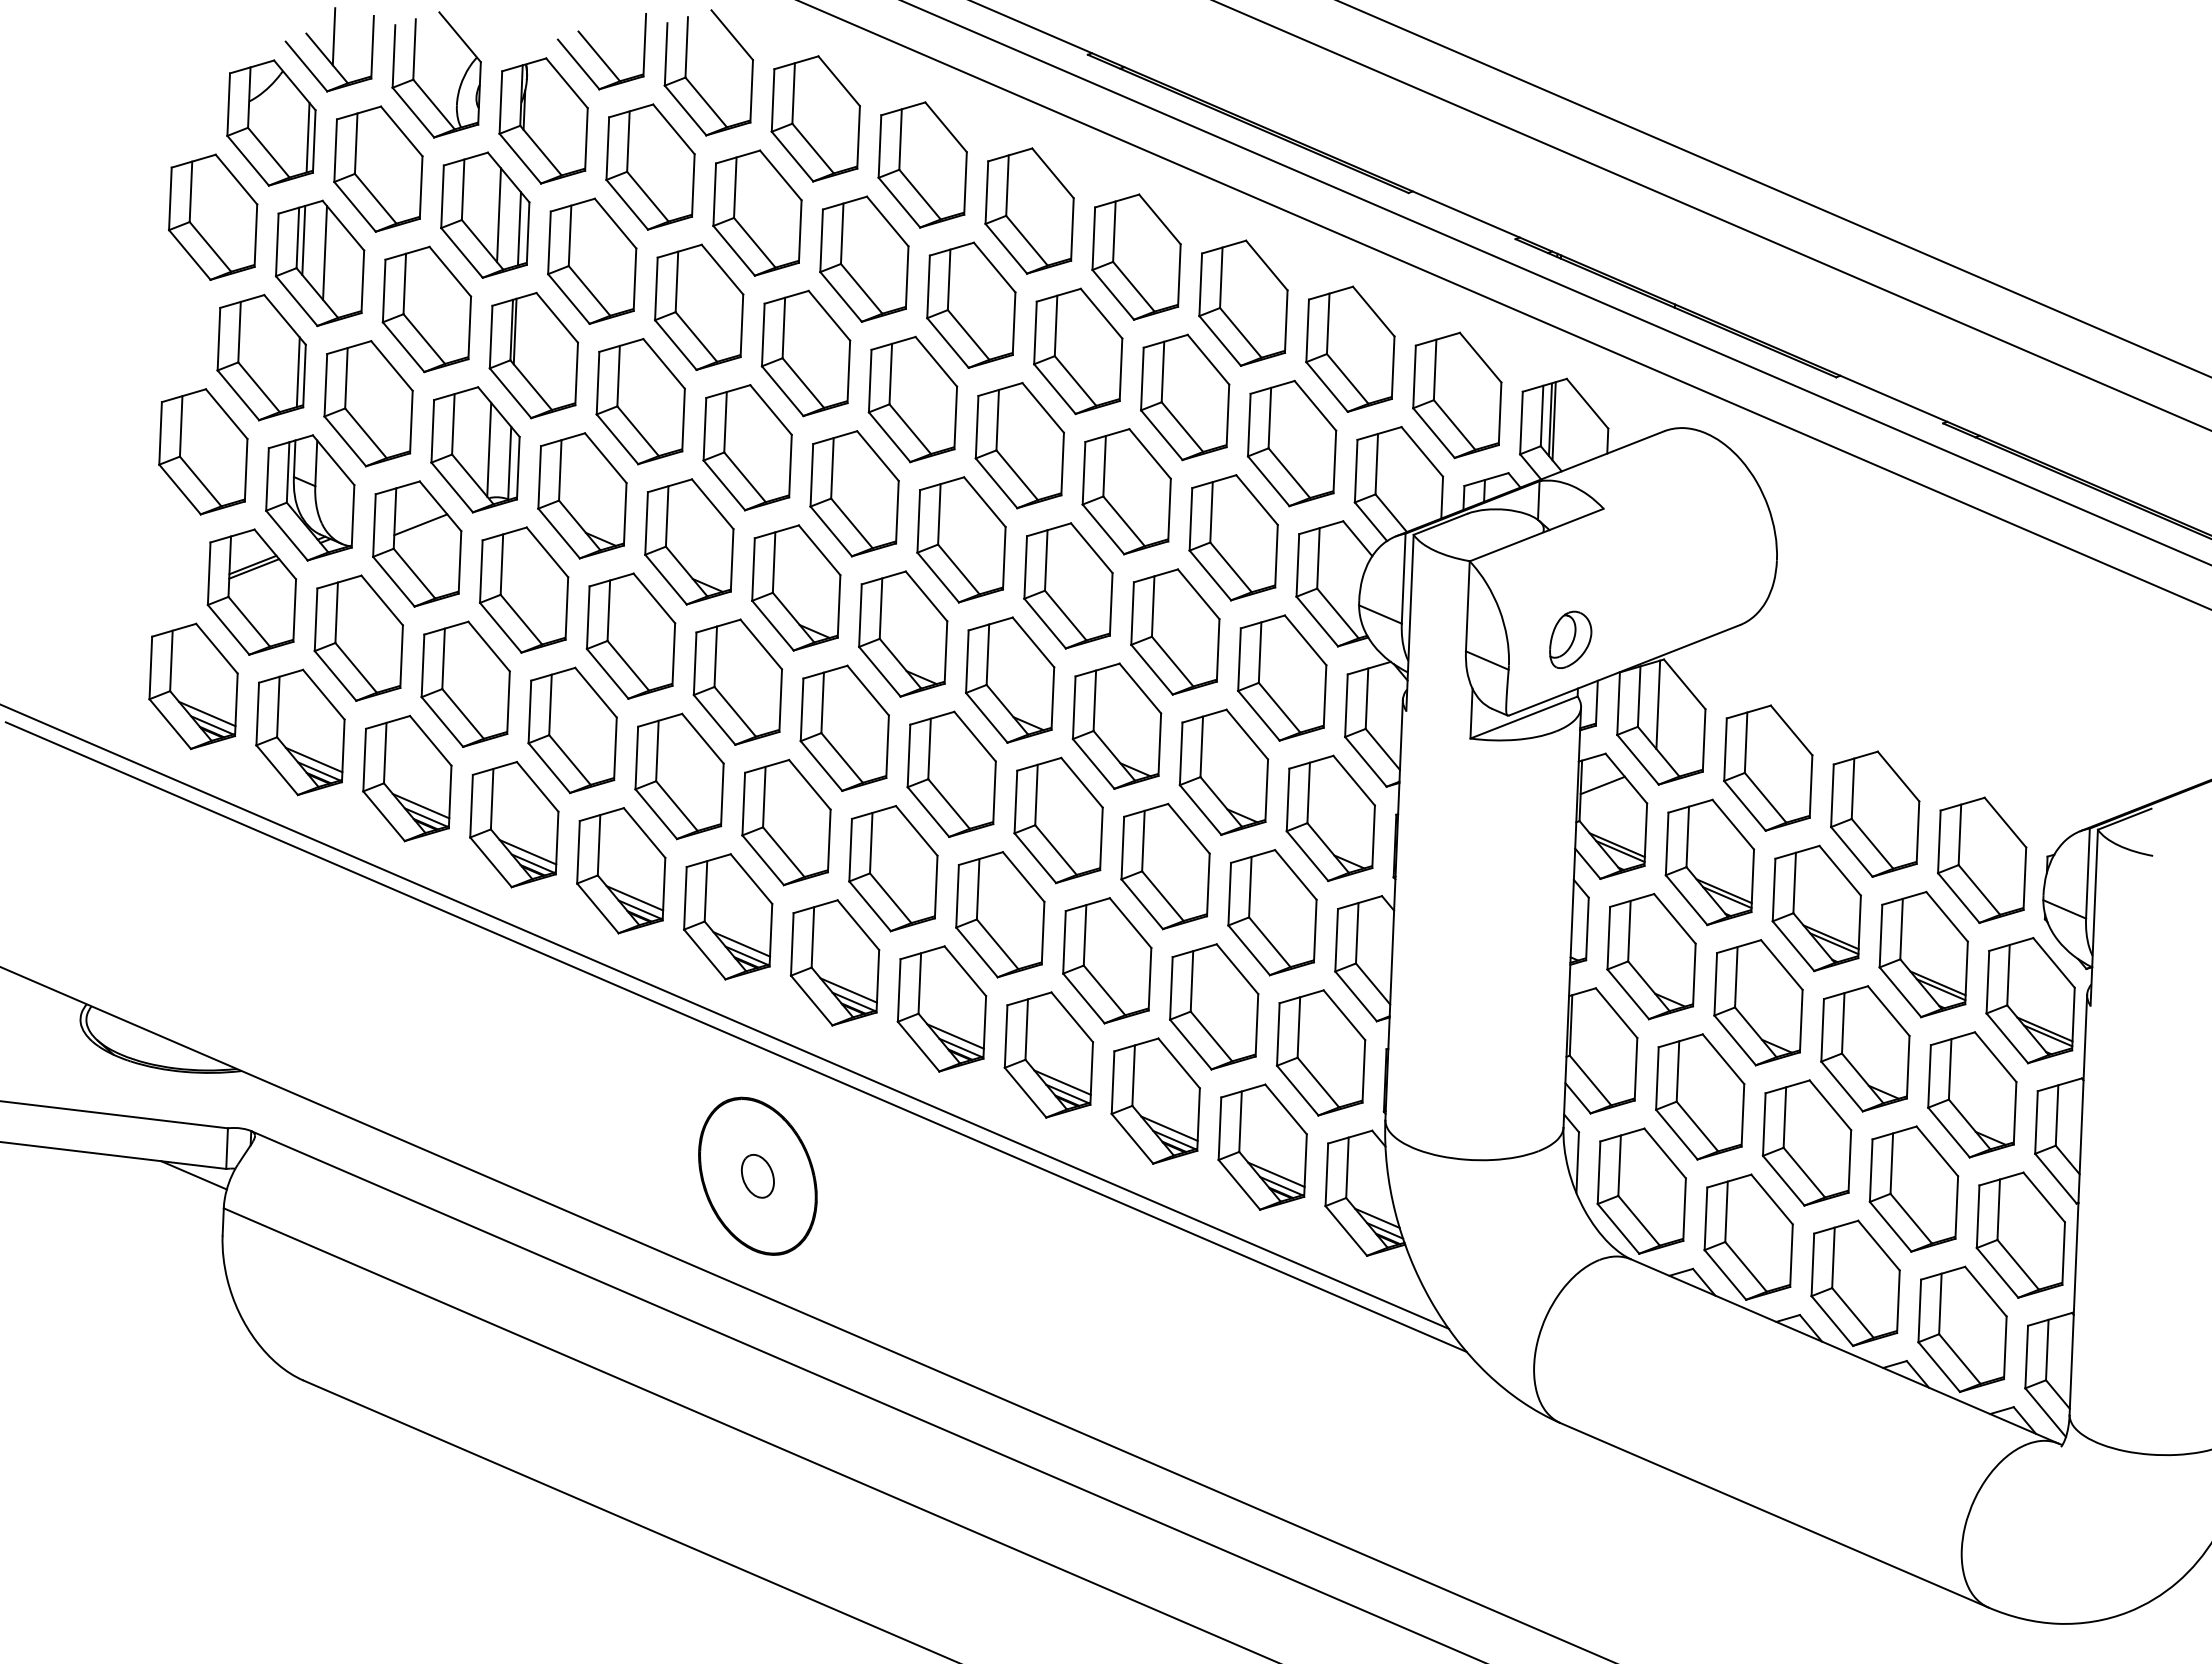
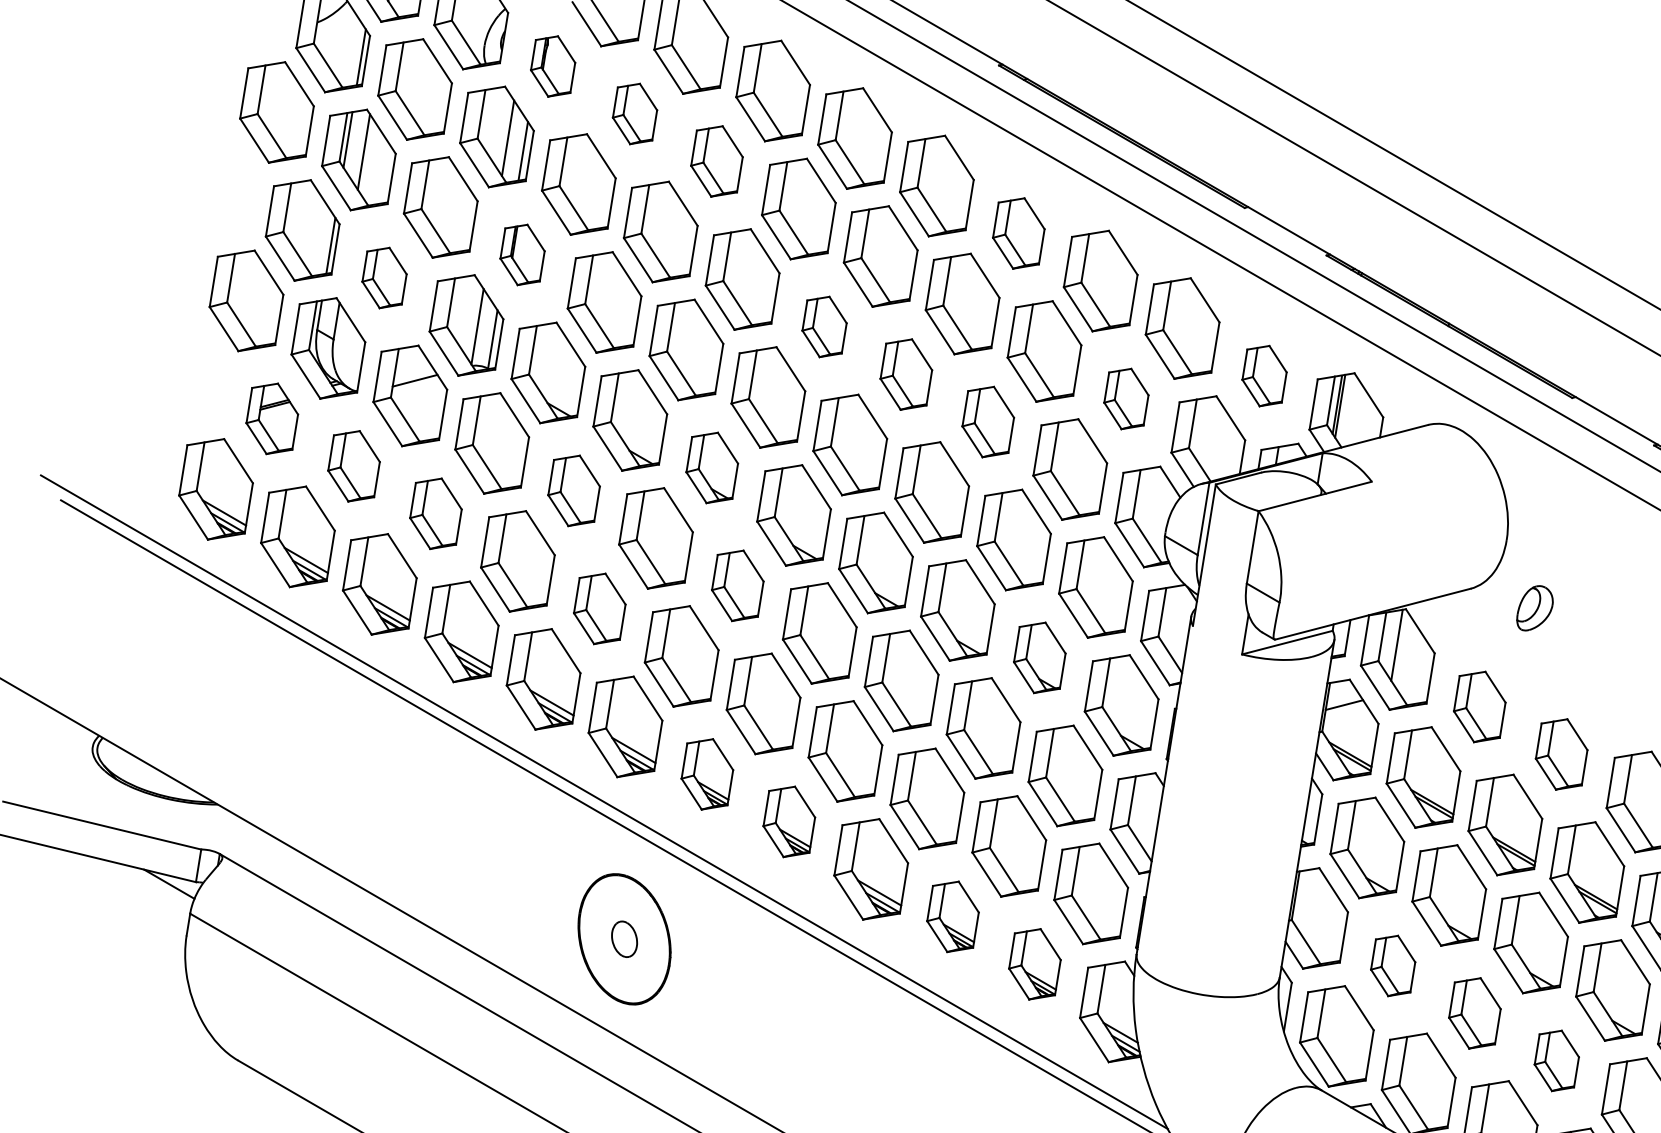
part: (543, 120) -> (553, 66), size x0.6
part: (650, 166) -> (635, 113), size x0.6
part: (757, 212) -> (717, 161), size x0.7
part: (1136, 256) -> (1018, 233), size x0.7
part: (533, 355) -> (522, 254), size x0.6
part: (1457, 395) -> (1264, 376), size x0.6
part: (912, 399) -> (824, 326), size x0.6
part: (368, 403) -> (384, 277), size x0.6
part: (1291, 443) -> (1125, 398), size x0.6
part: (1019, 445) -> (906, 374), size x0.7
part: (1126, 491) -> (988, 421), size x0.7
part: (796, 587) -> (712, 467), size x0.7
part: (251, 591) -> (271, 418), size x0.7
part: (630, 635) -> (573, 490), size x0.7
part: (358, 637) -> (353, 465), size x0.7
part: (1570, 639) -> (1535, 608), moved
part: (465, 683) -> (435, 513), size x0.7
part: (844, 727) -> (737, 585), size x0.7
part: (1768, 767) -> (1479, 706), size x0.7
part: (1223, 771) -> (1039, 657), size x0.7
part: (679, 776) -> (599, 608), size x0.7
part: (1875, 813) -> (1561, 753), size x0.7
part: (834, 962) -> (707, 774), size x0.7
part: (941, 1008) -> (788, 821), size x0.7
part: (1700, 1096) -> (1393, 965), size x0.6
part: (1155, 1100) -> (952, 916), size x0.7
part: (1806, 1142) -> (1474, 1012), size x0.7
part: (1262, 1146) -> (1034, 963), size x0.7
part: (1913, 1188) -> (1556, 1060), size x0.6

